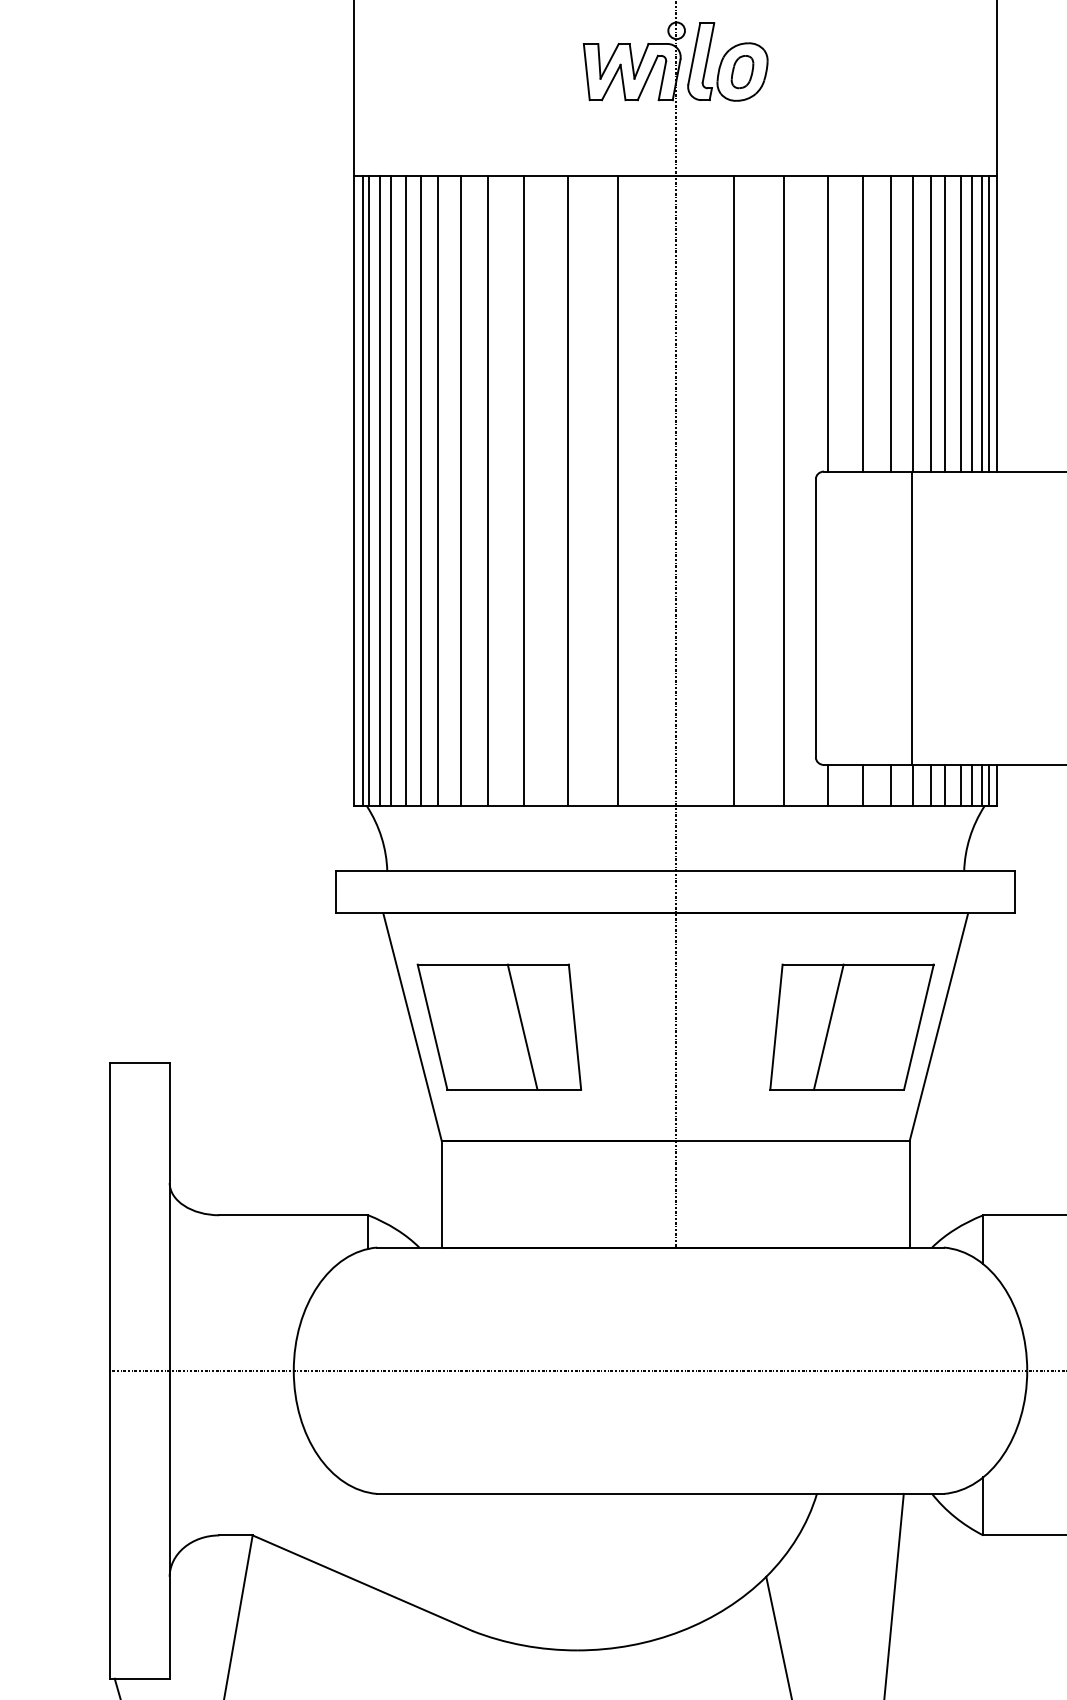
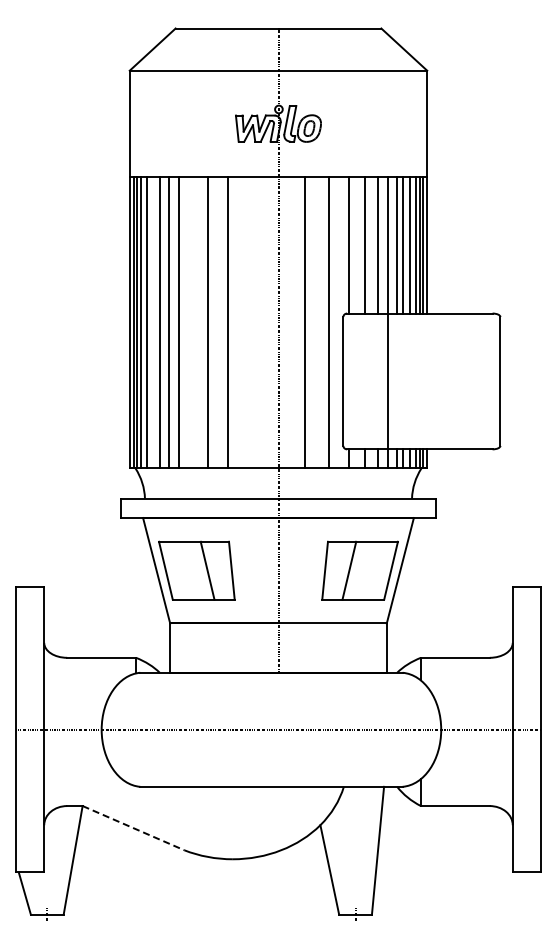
line: (405, 490) -> (153, 322), removed
line: (487, 490) -> (191, 322), removed
line: (617, 490) -> (251, 322), removed
line: (362, 1583) -> (133, 828), solid -> dashed

